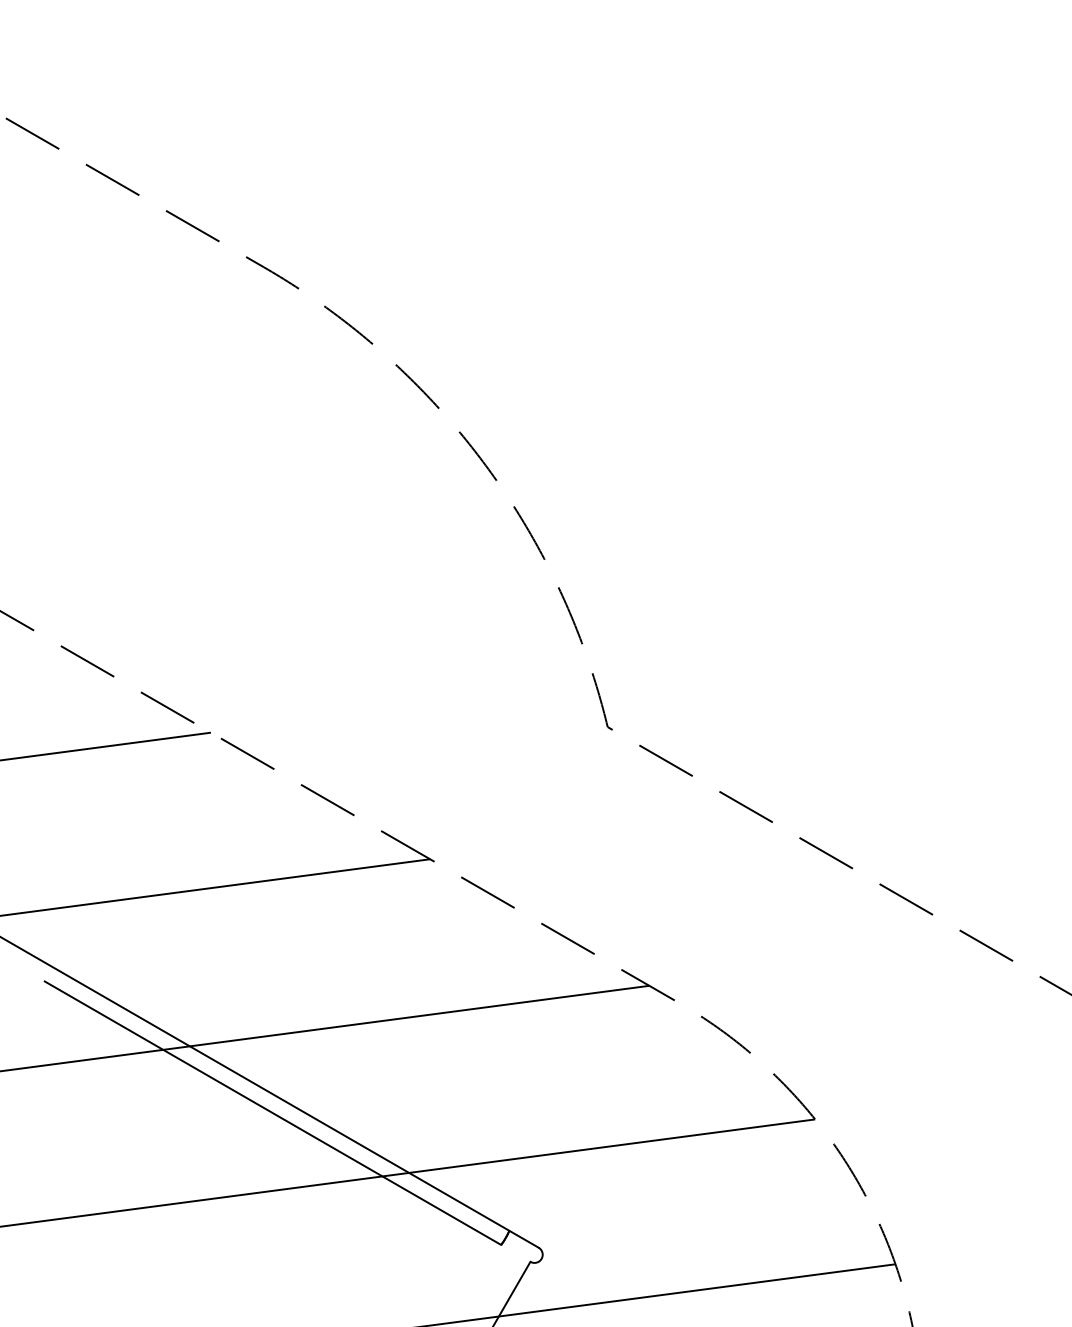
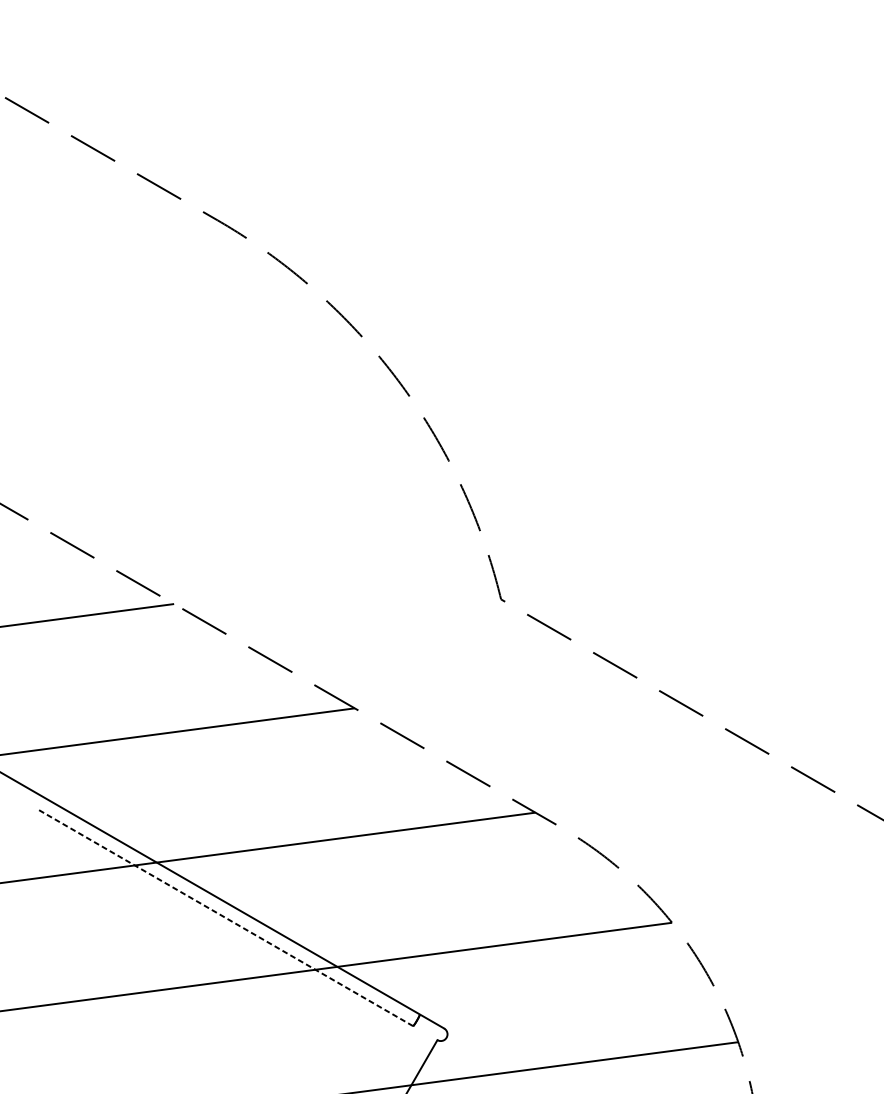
line: (272, 1112) -> (224, 917), solid -> dashed

